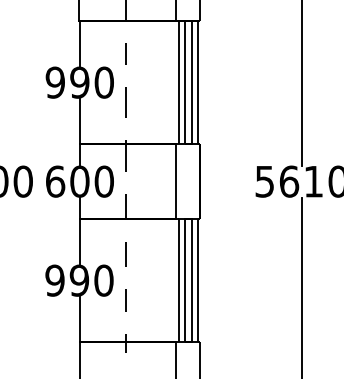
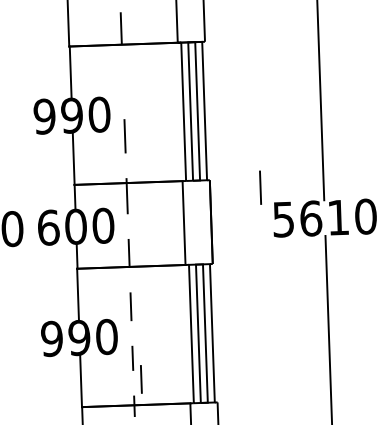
line: (125, 53) -> (122, 81), removed
line: (244, 152) -> (259, 187), added
line: (132, 319) -> (140, 379), added

